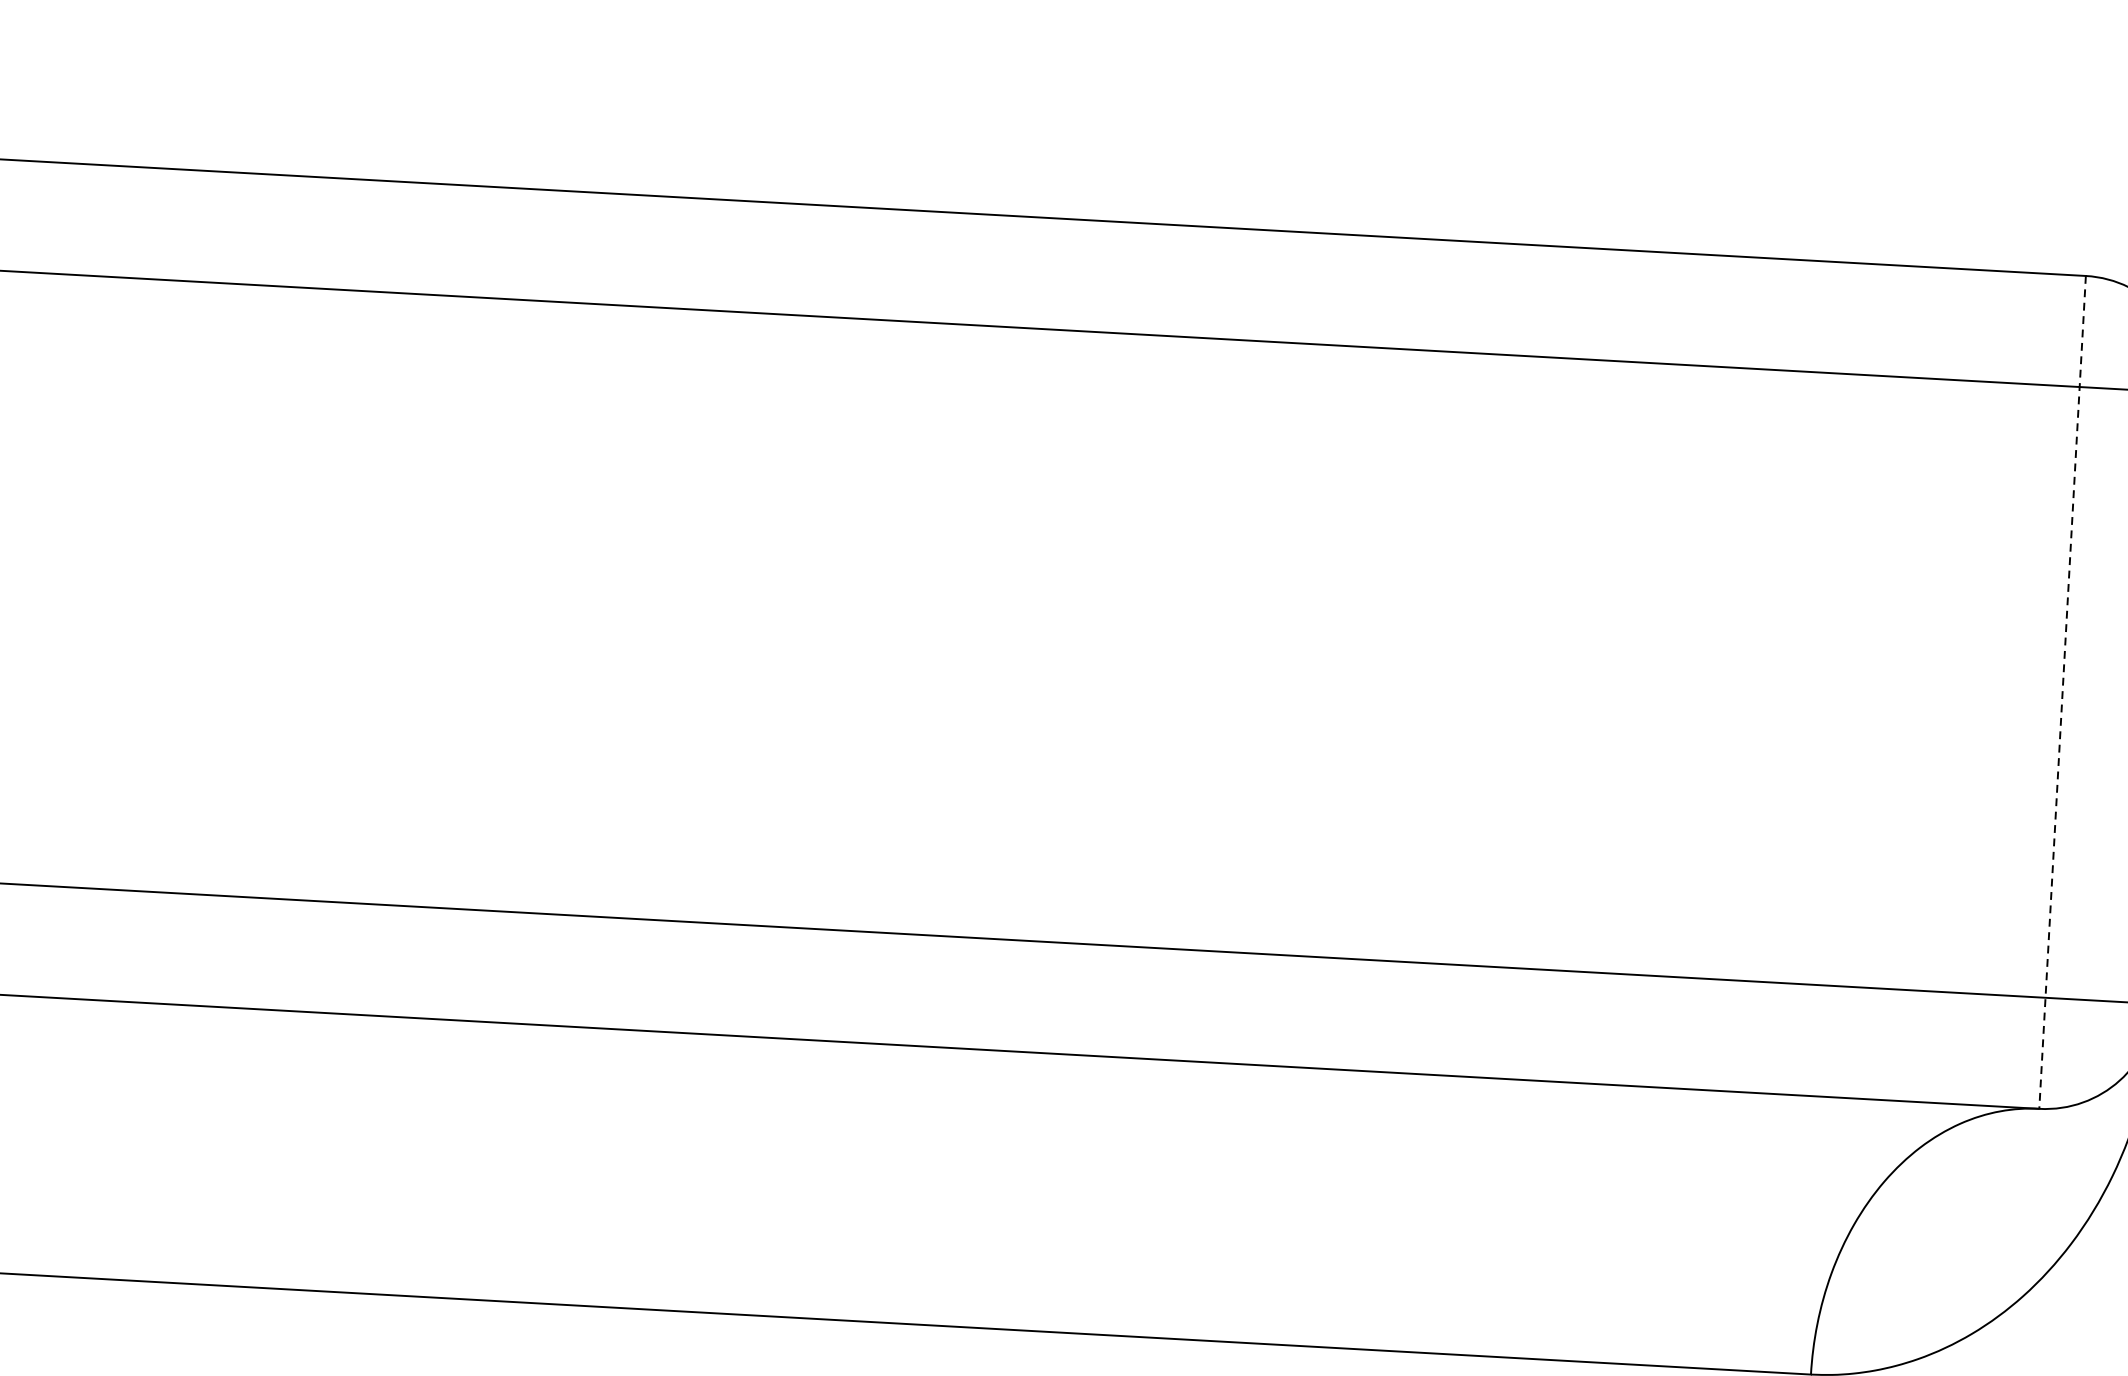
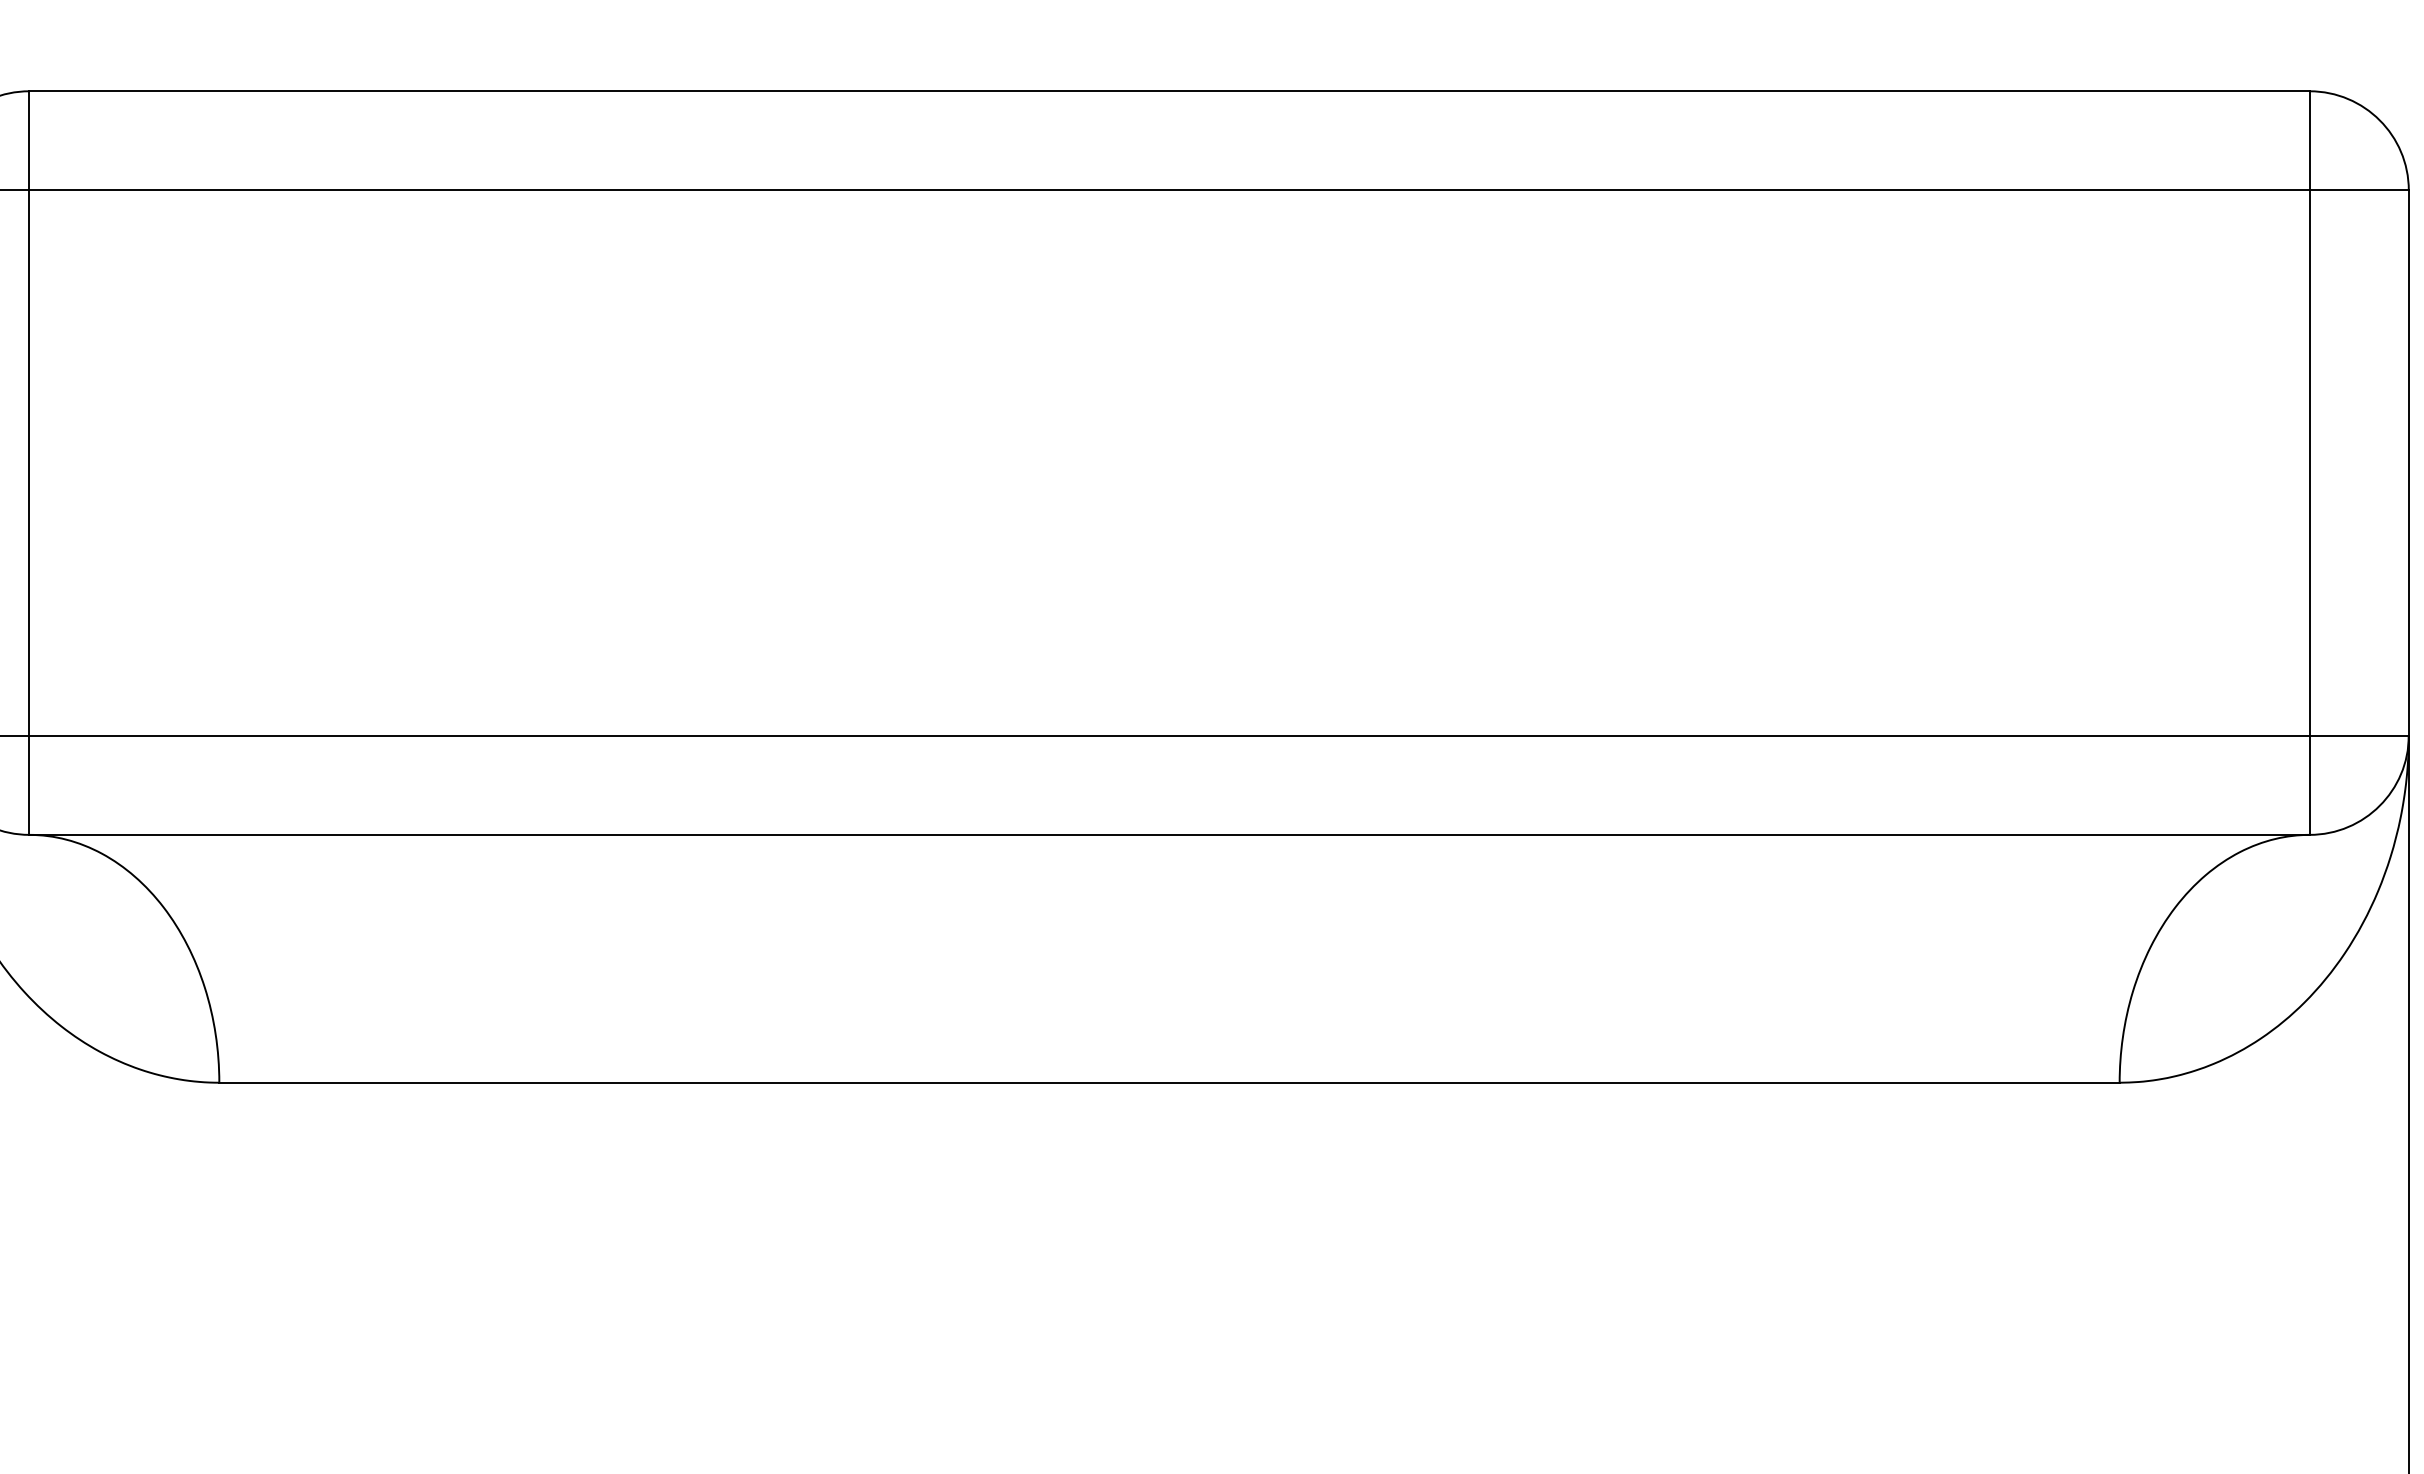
line: (2062, 692) -> (2309, 463), dashed -> solid

